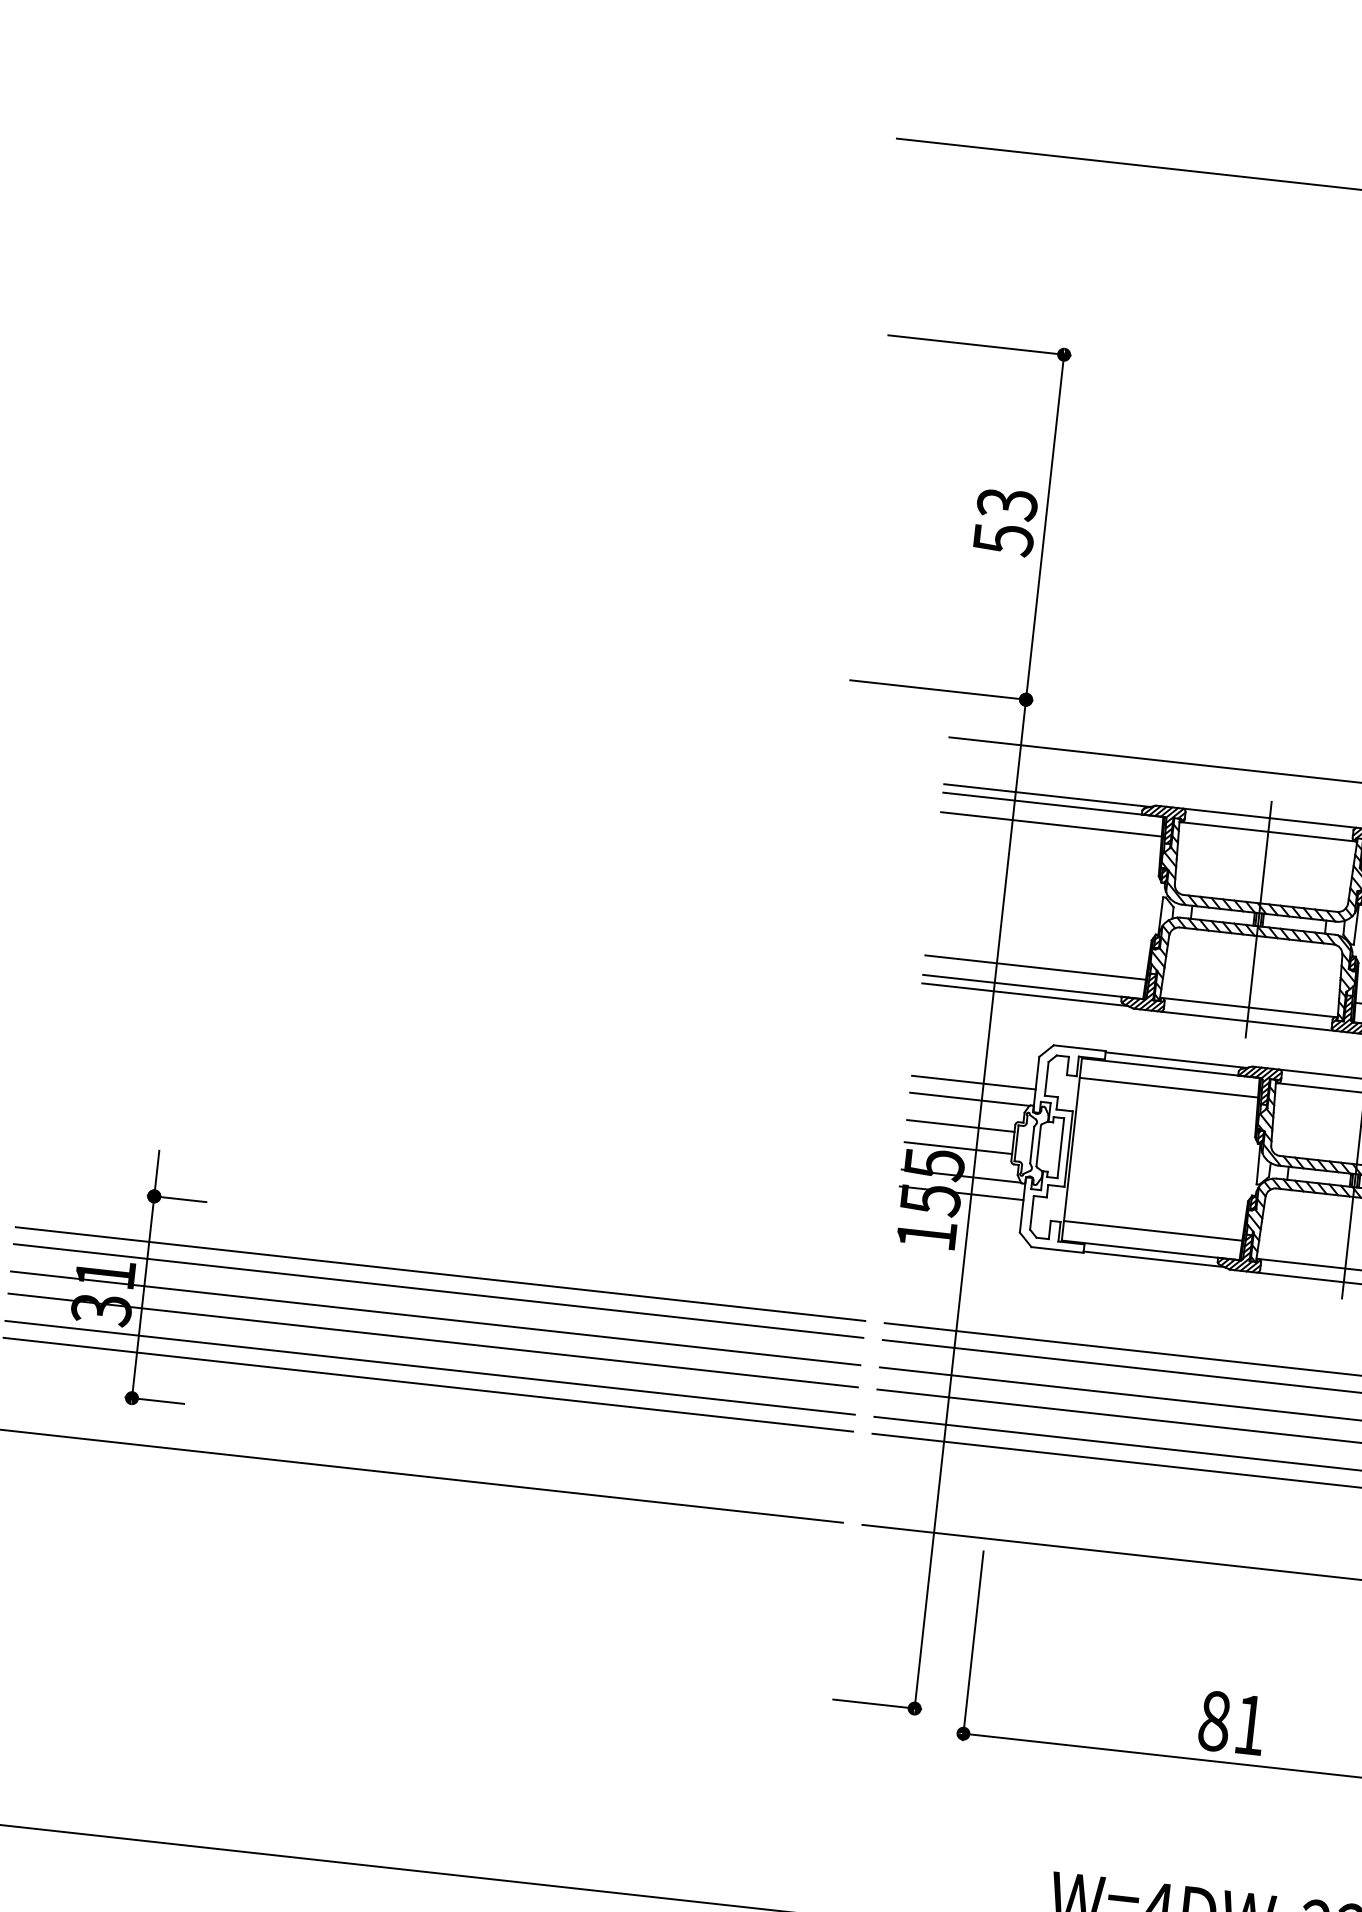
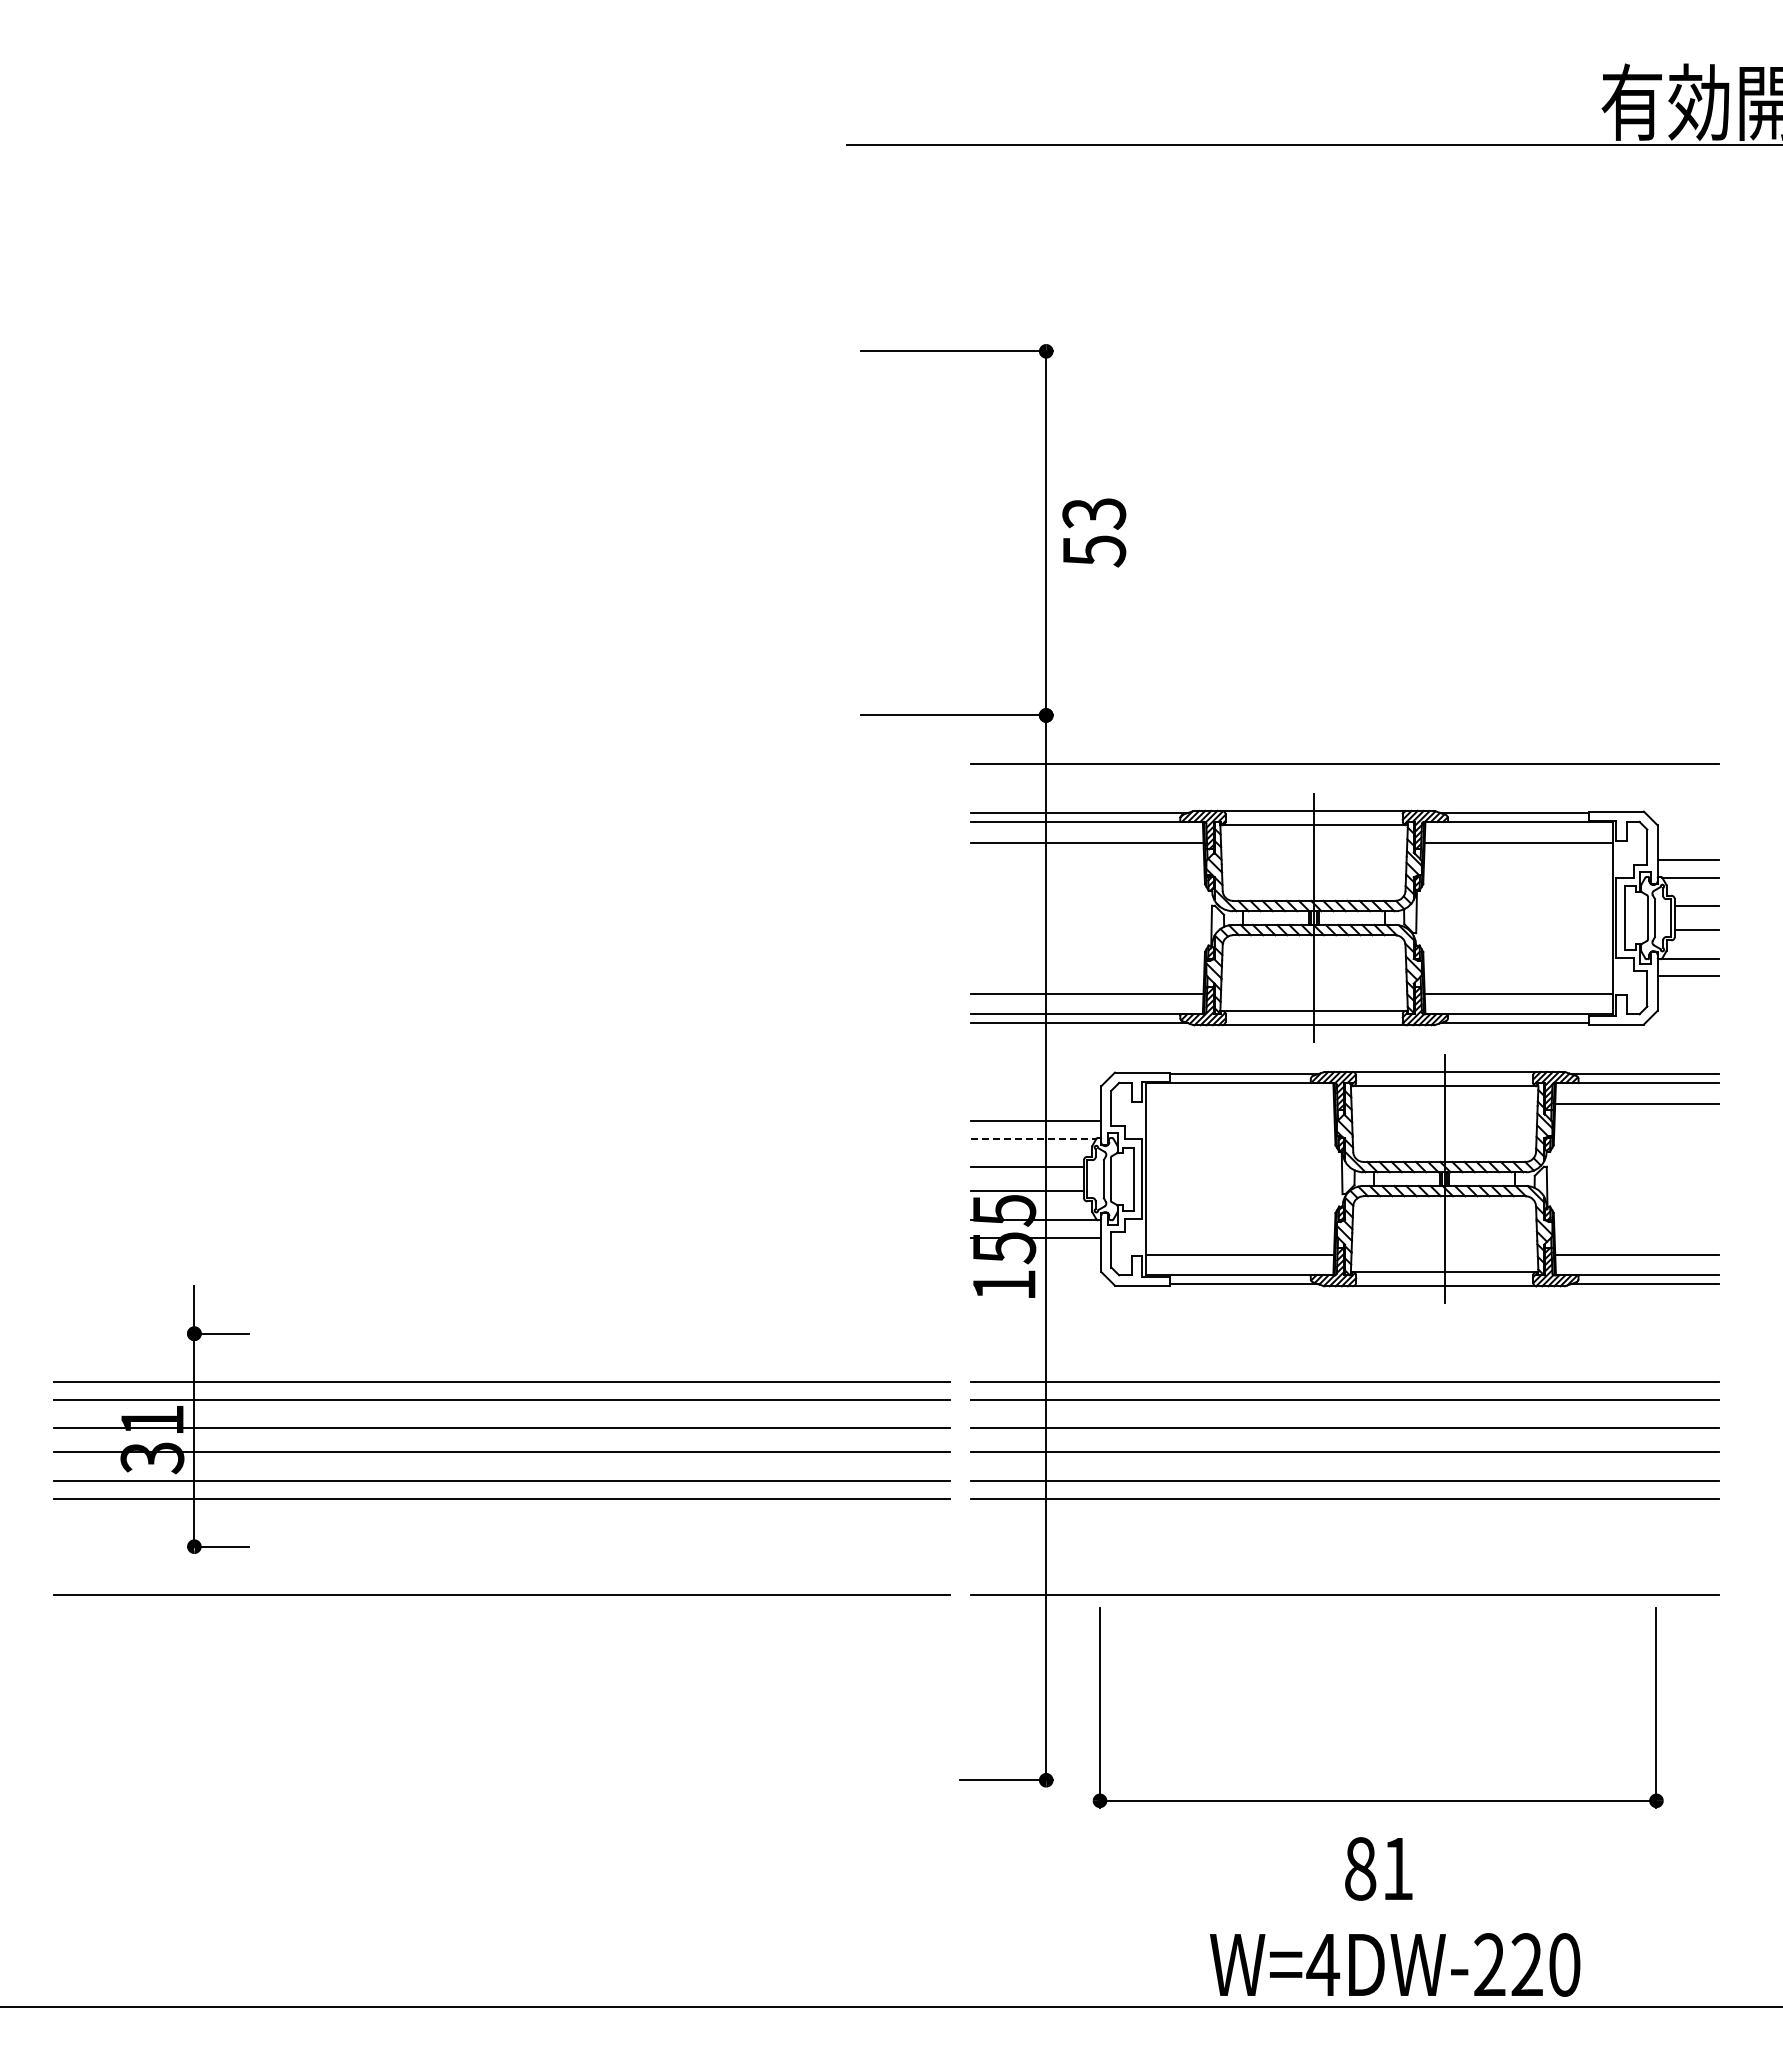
text: (1005, 522) -> (1094, 532), moved
line: (1168, 1087) -> (1239, 1103), removed
line: (969, 1099) -> (1033, 1138), solid -> dashed
text: (1231, 1722) -> (1378, 1868), moved

